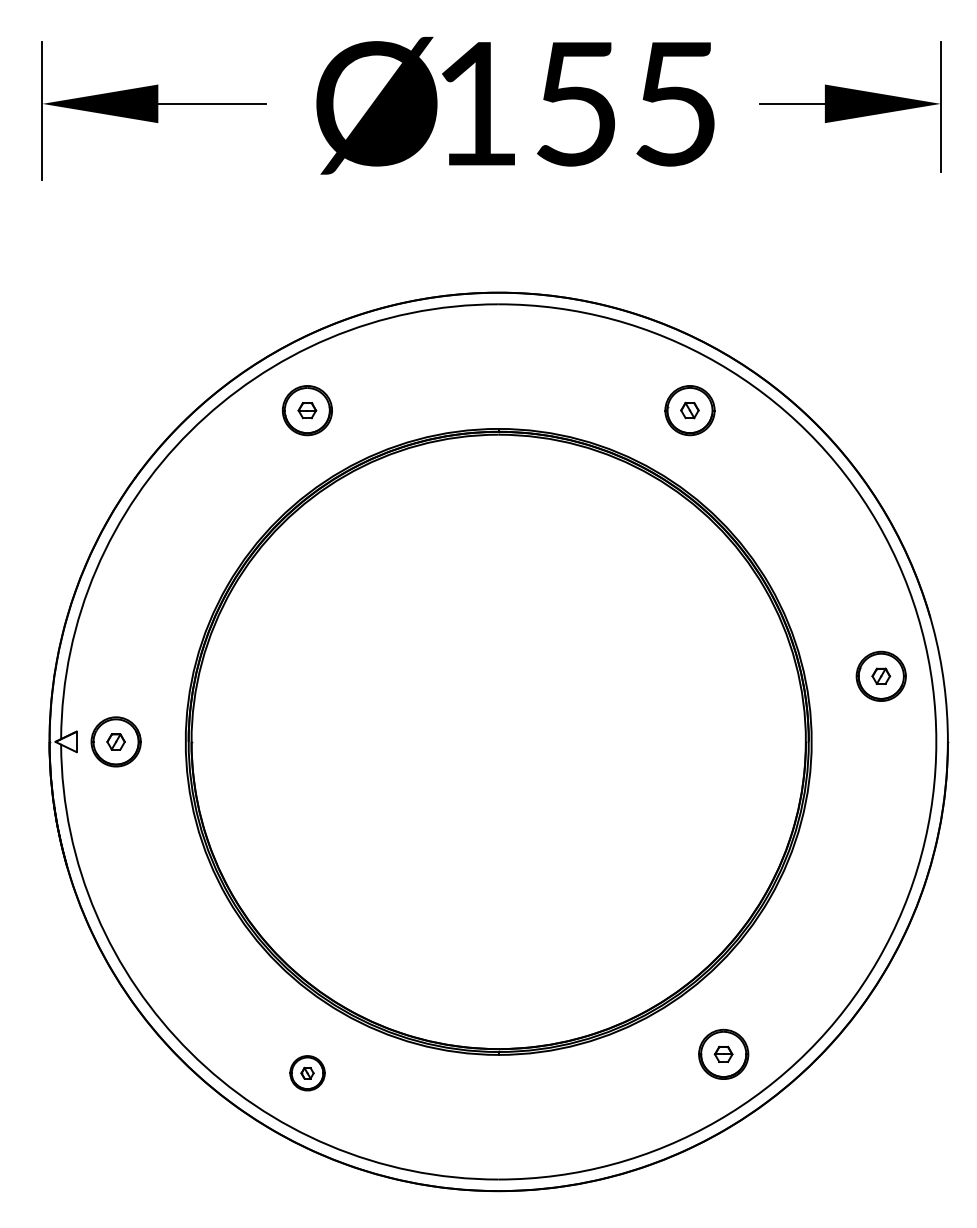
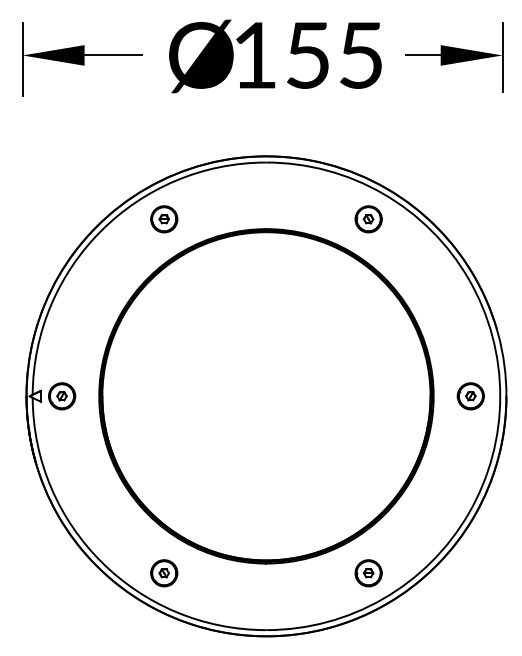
part: (880, 676) -> (470, 396), moved
part: (723, 1054) -> (368, 573), moved
part: (307, 1073) -> (164, 573), size x1.43

